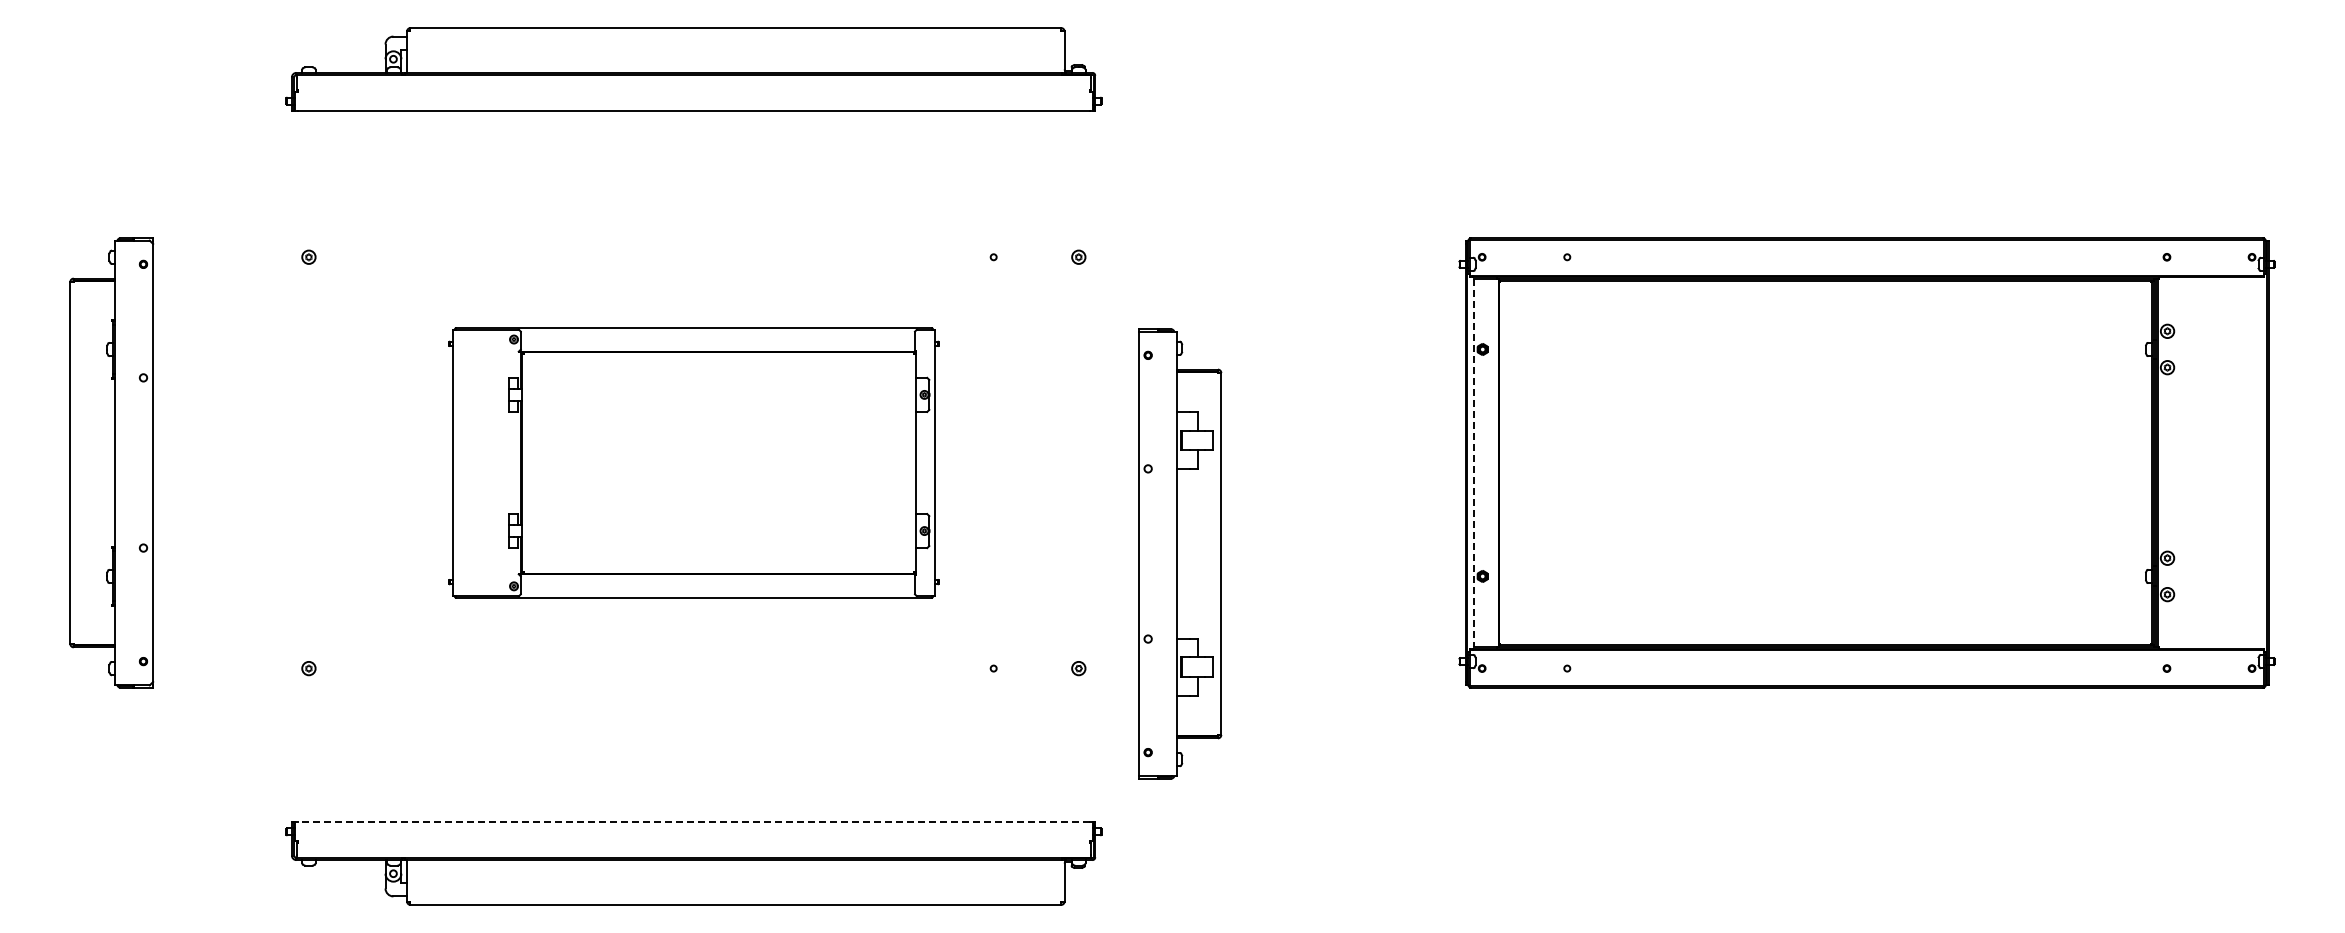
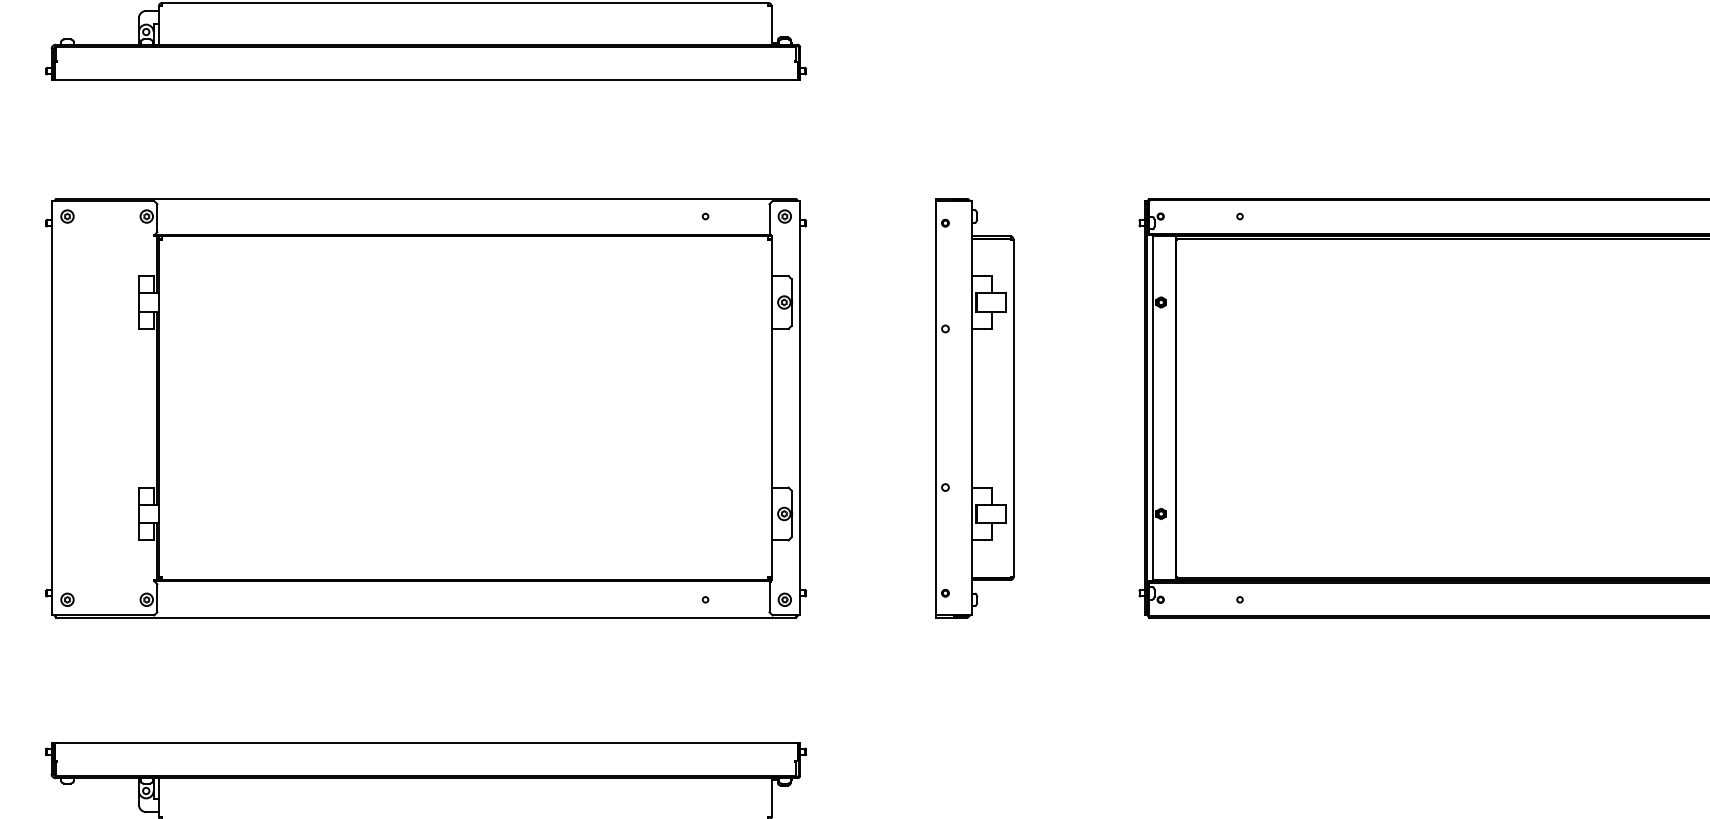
part: (693, 462) -> (425, 407), size x1.67
line: (1474, 463) -> (1153, 408), dashed -> solid
part: (1180, 553) -> (975, 407), moved
line: (693, 822) -> (425, 743), dashed -> solid

